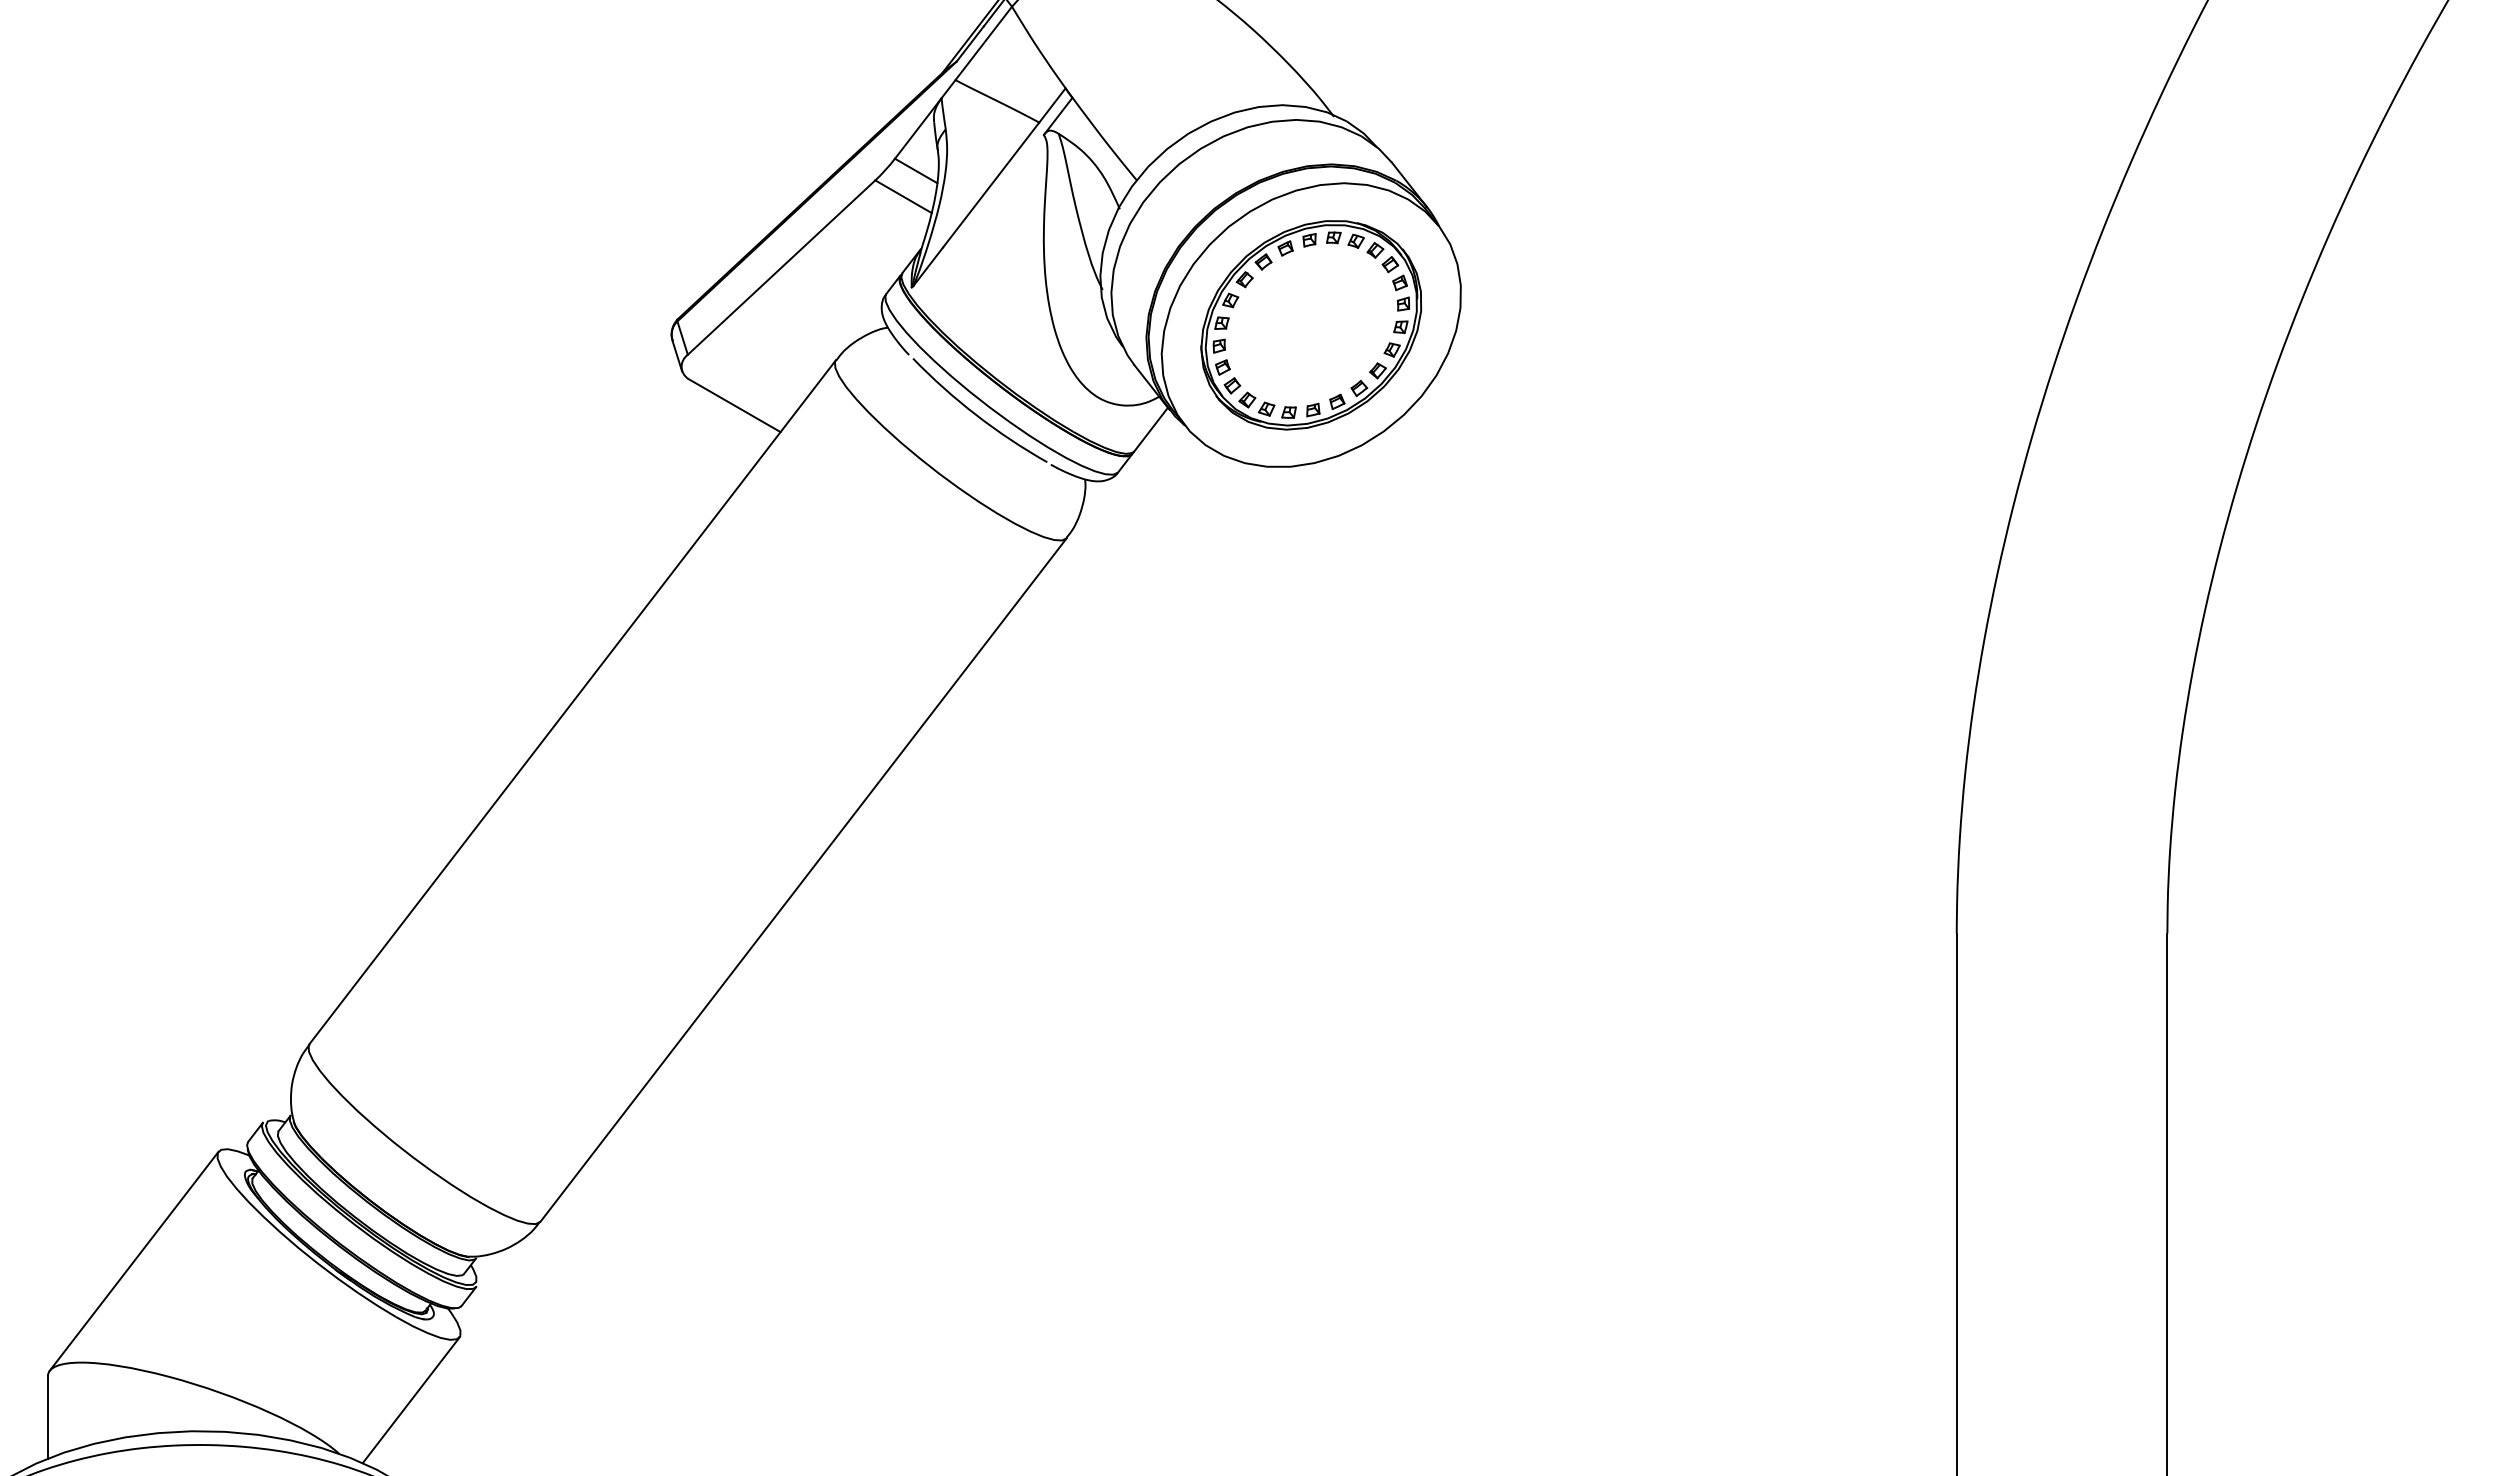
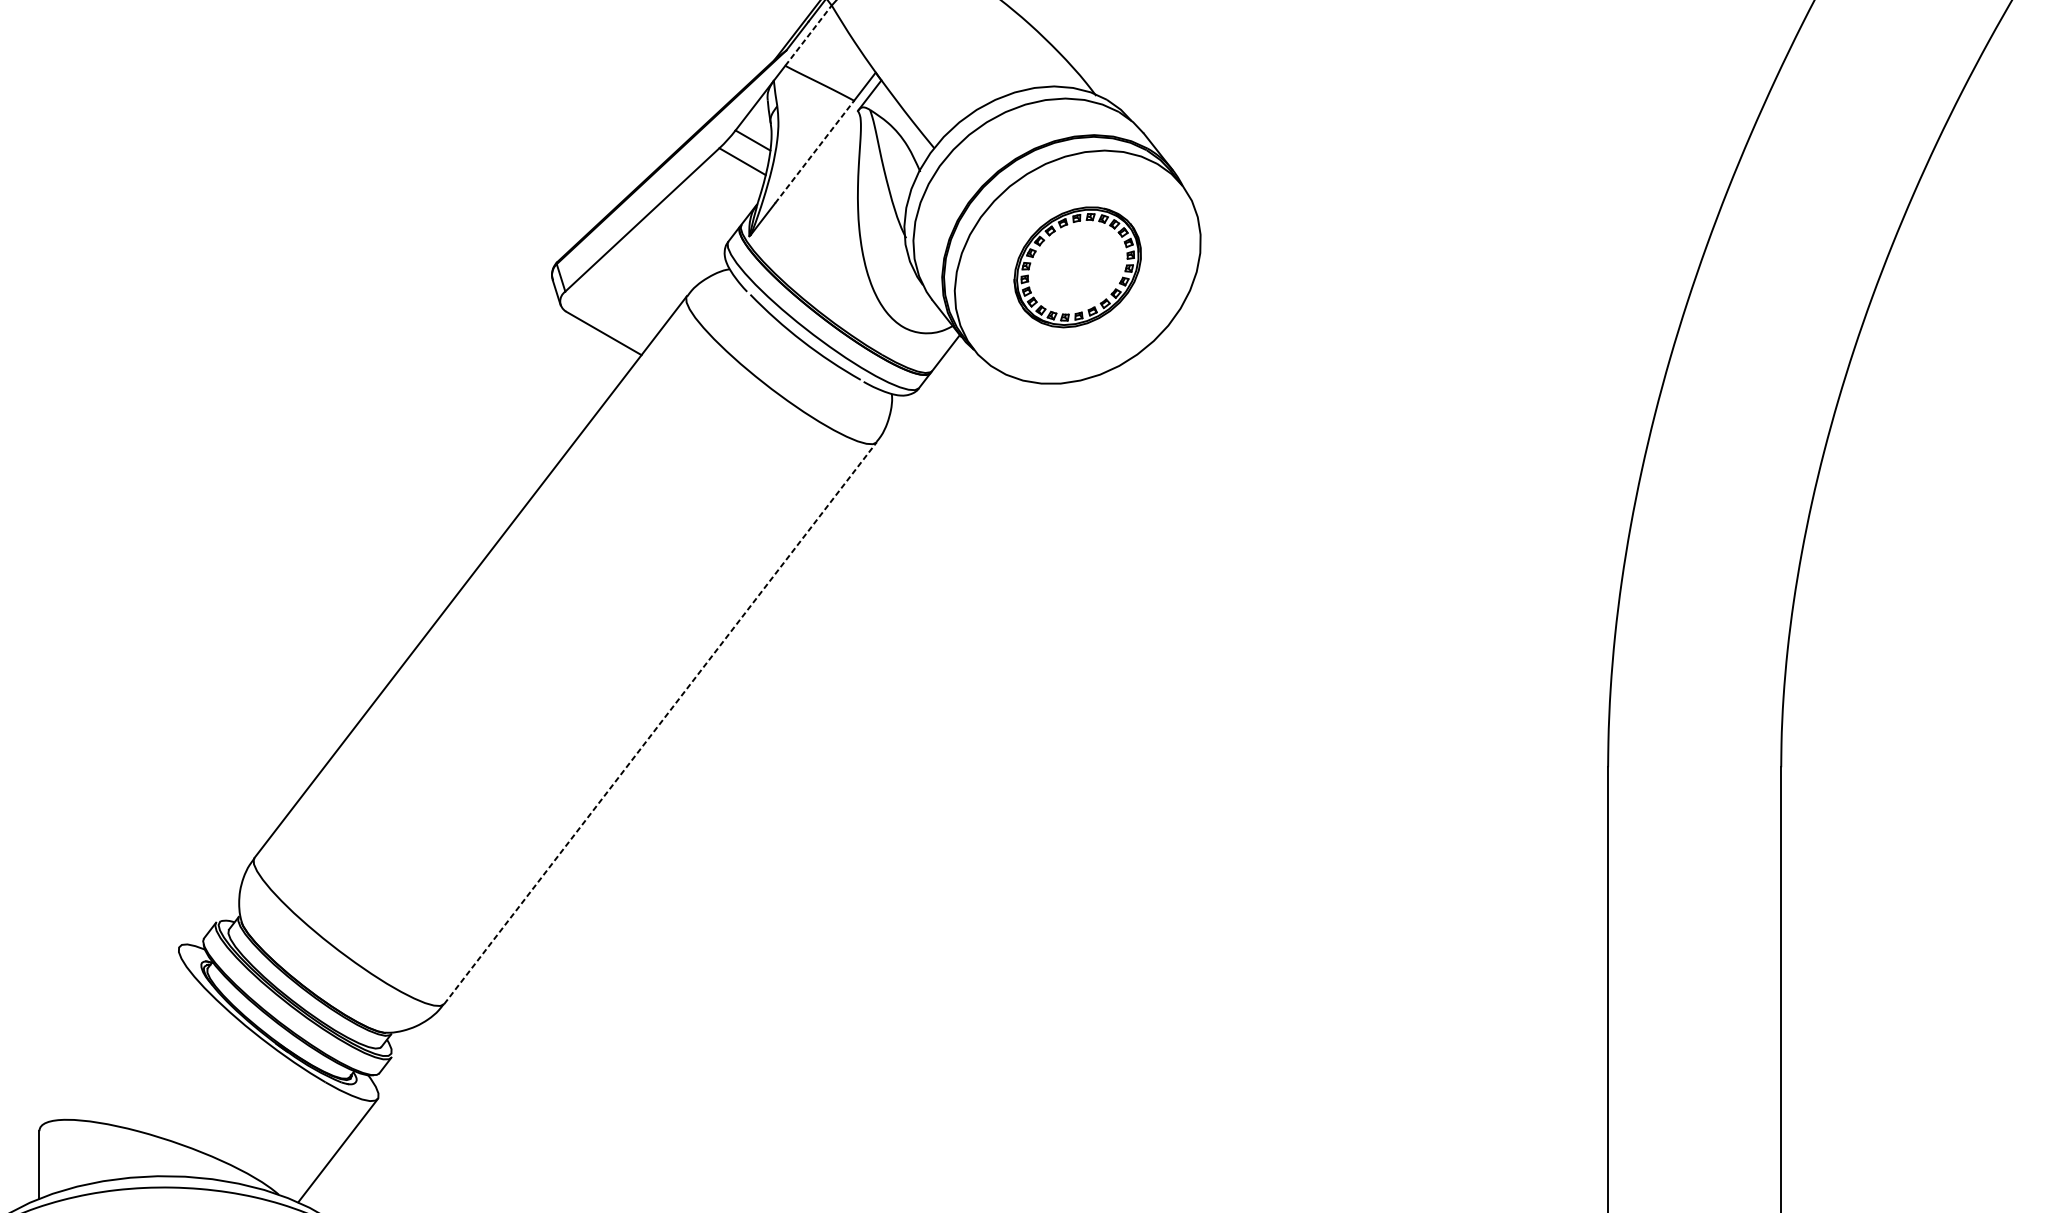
line: (984, 43) -> (809, 35), solid -> dashed
line: (991, 185) -> (814, 152), solid -> dashed
part: (1311, 325) -> (1077, 267), size x0.7
line: (803, 879) -> (660, 722), solid -> dashed
line: (133, 1260) -> (109, 1035), removed

